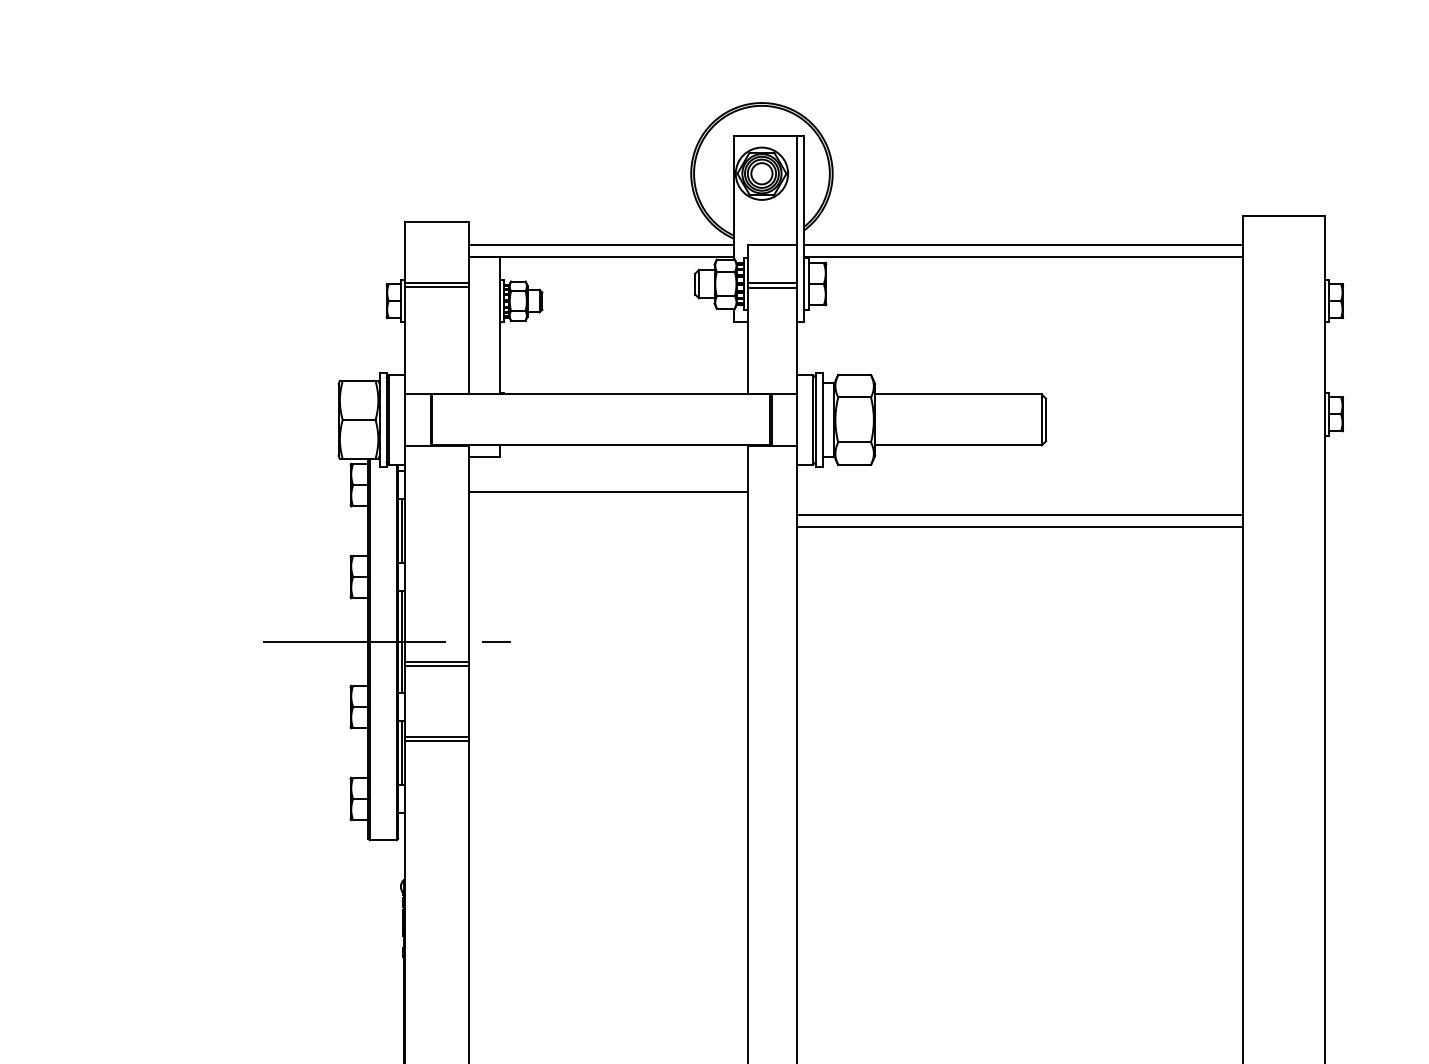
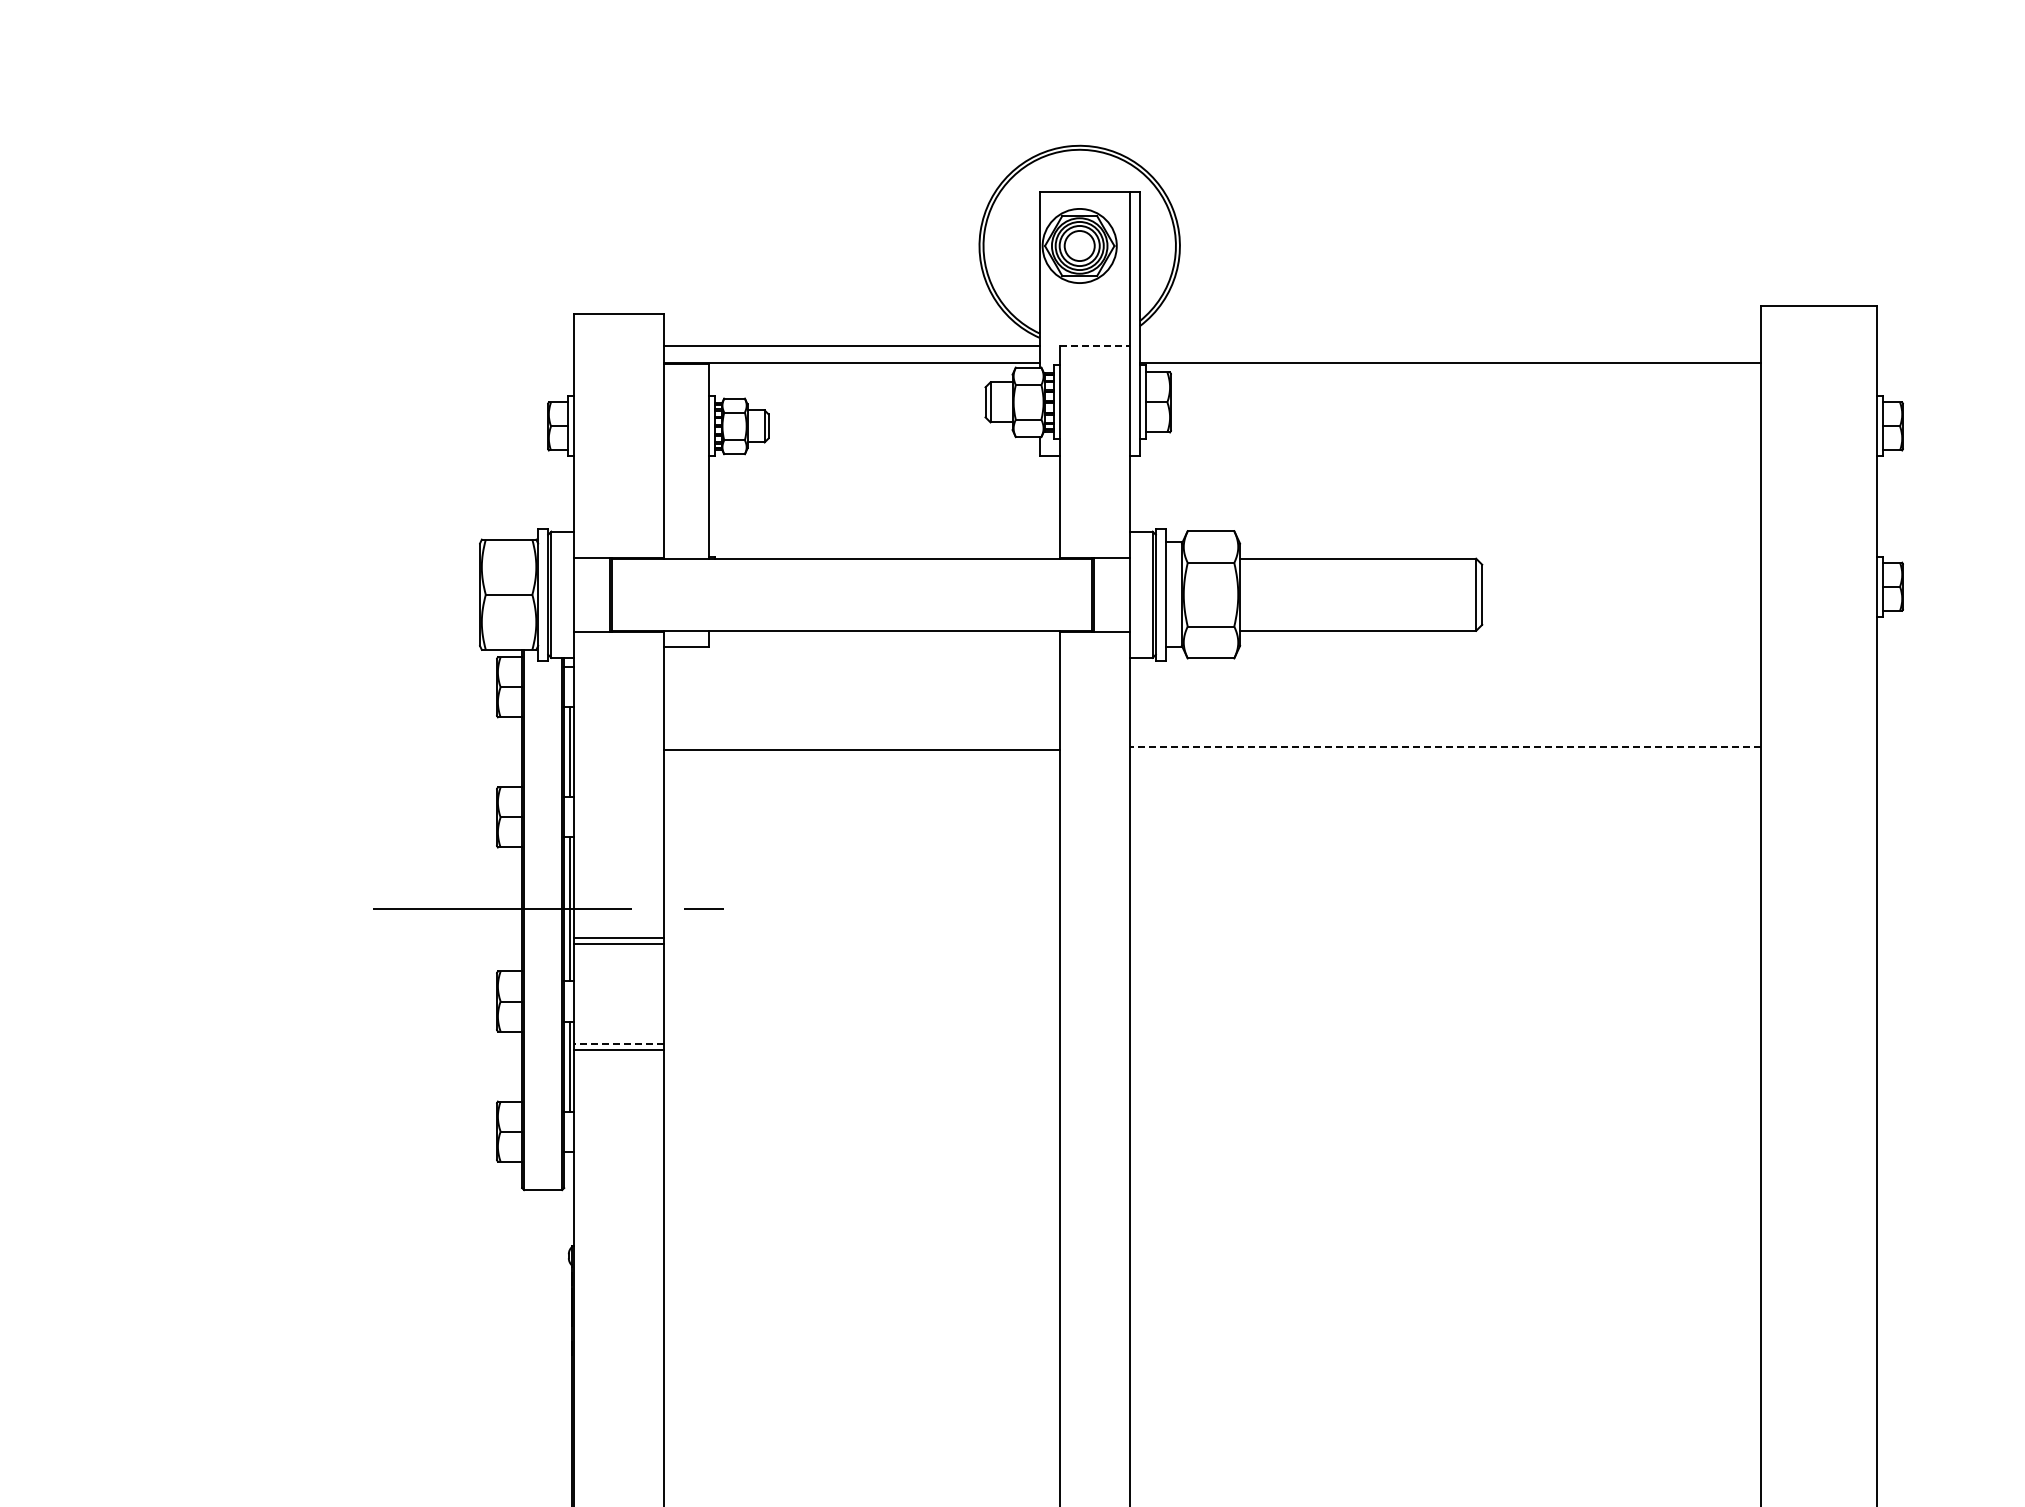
line: (773, 244) -> (1095, 346), solid -> dashed
line: (1022, 244) -> (1449, 346), removed
line: (437, 282) -> (619, 400), removed
line: (772, 282) -> (1094, 400), removed
line: (437, 287) -> (619, 407), removed
line: (772, 287) -> (1094, 407), removed
line: (607, 492) -> (861, 750), moved
line: (1019, 515) -> (1444, 730), removed
line: (1019, 527) -> (1444, 747), solid -> dashed
line: (436, 736) -> (618, 1043), solid -> dashed

